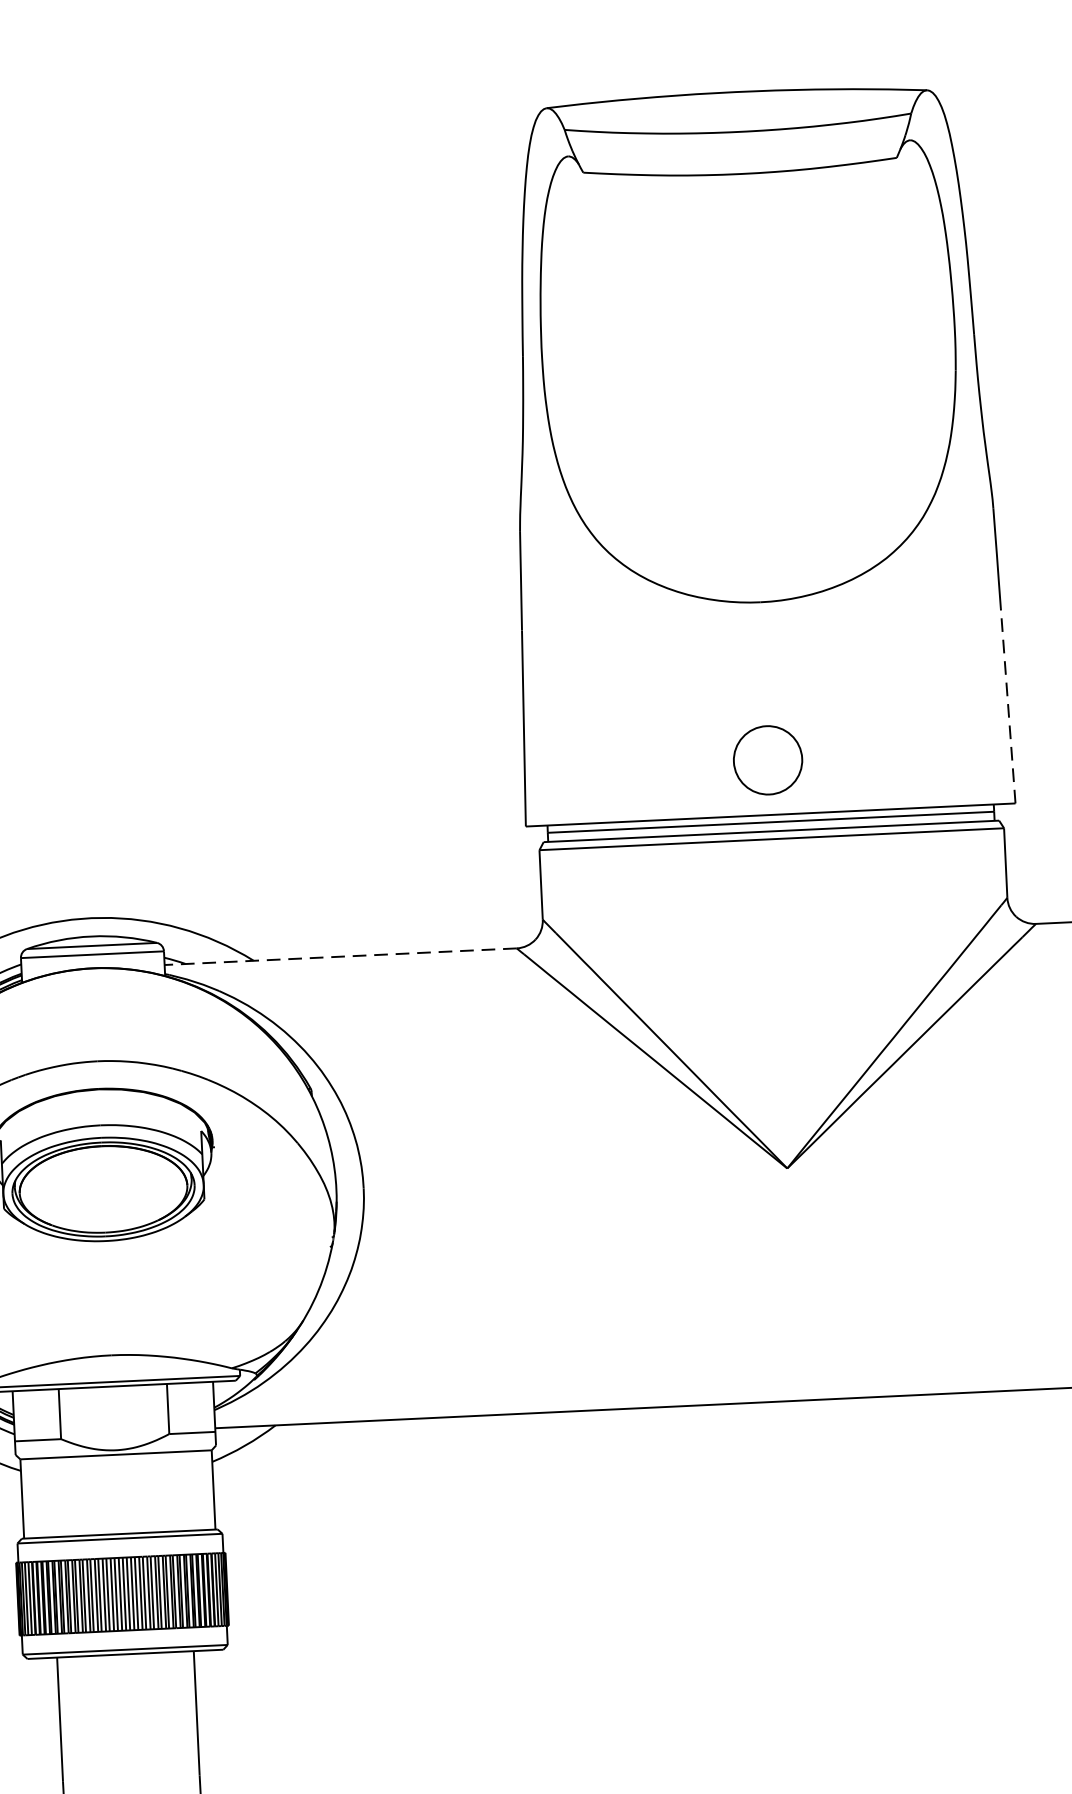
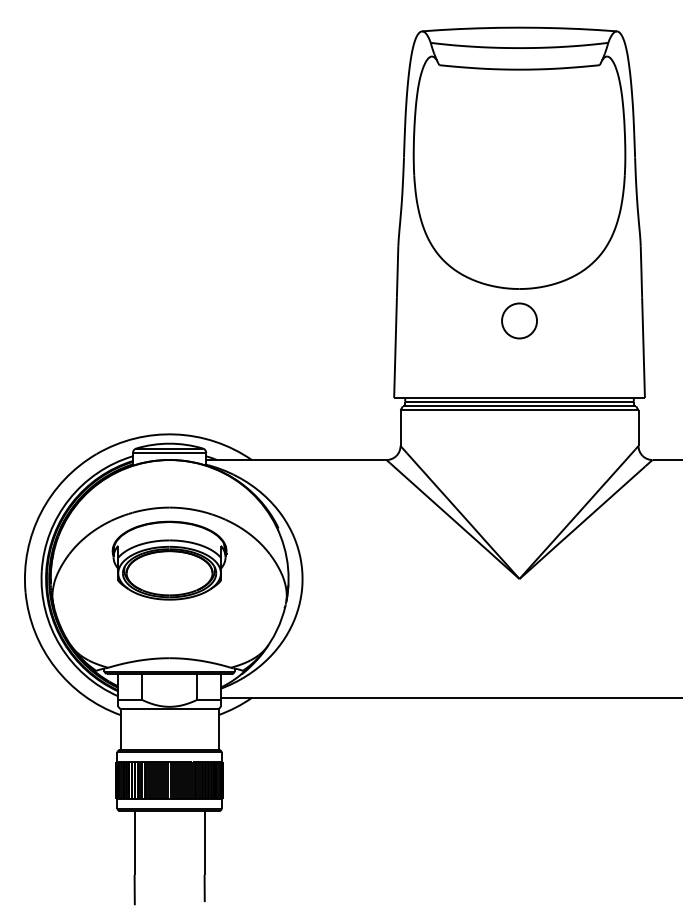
line: (1008, 705) -> (643, 347), dashed -> solid
part: (767, 759) -> (519, 320), moved
line: (338, 957) -> (295, 460), dashed -> solid

